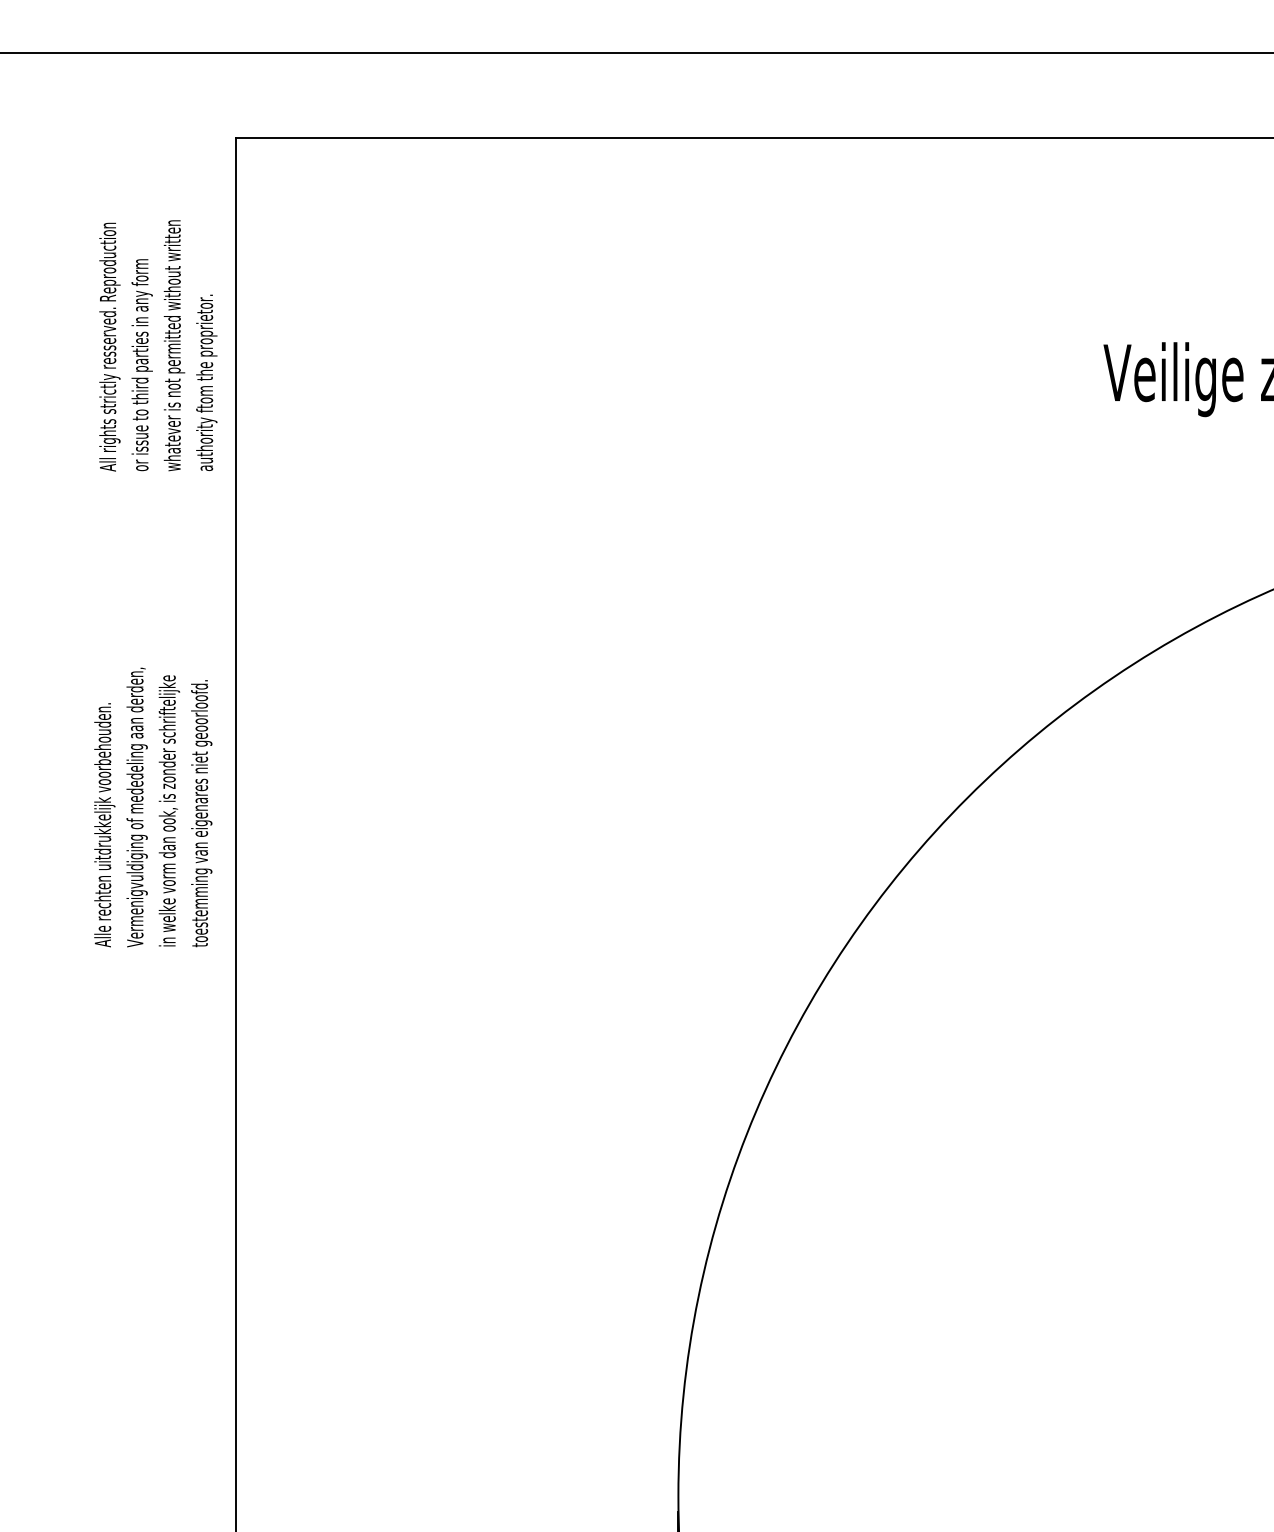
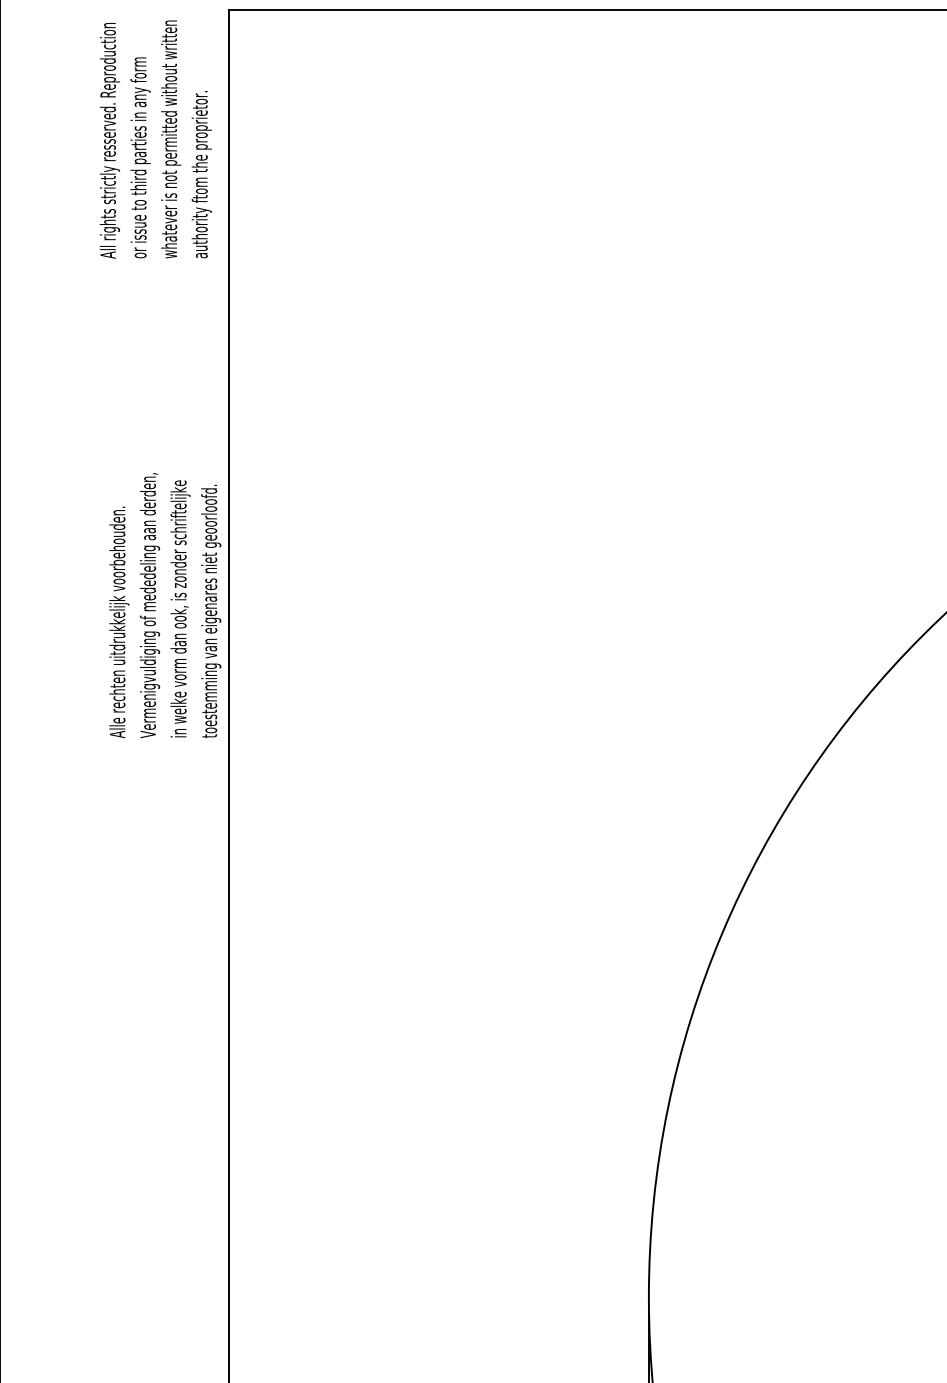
text: (158, 345) -> (156, 139), moved
text: (153, 807) -> (165, 605), moved

